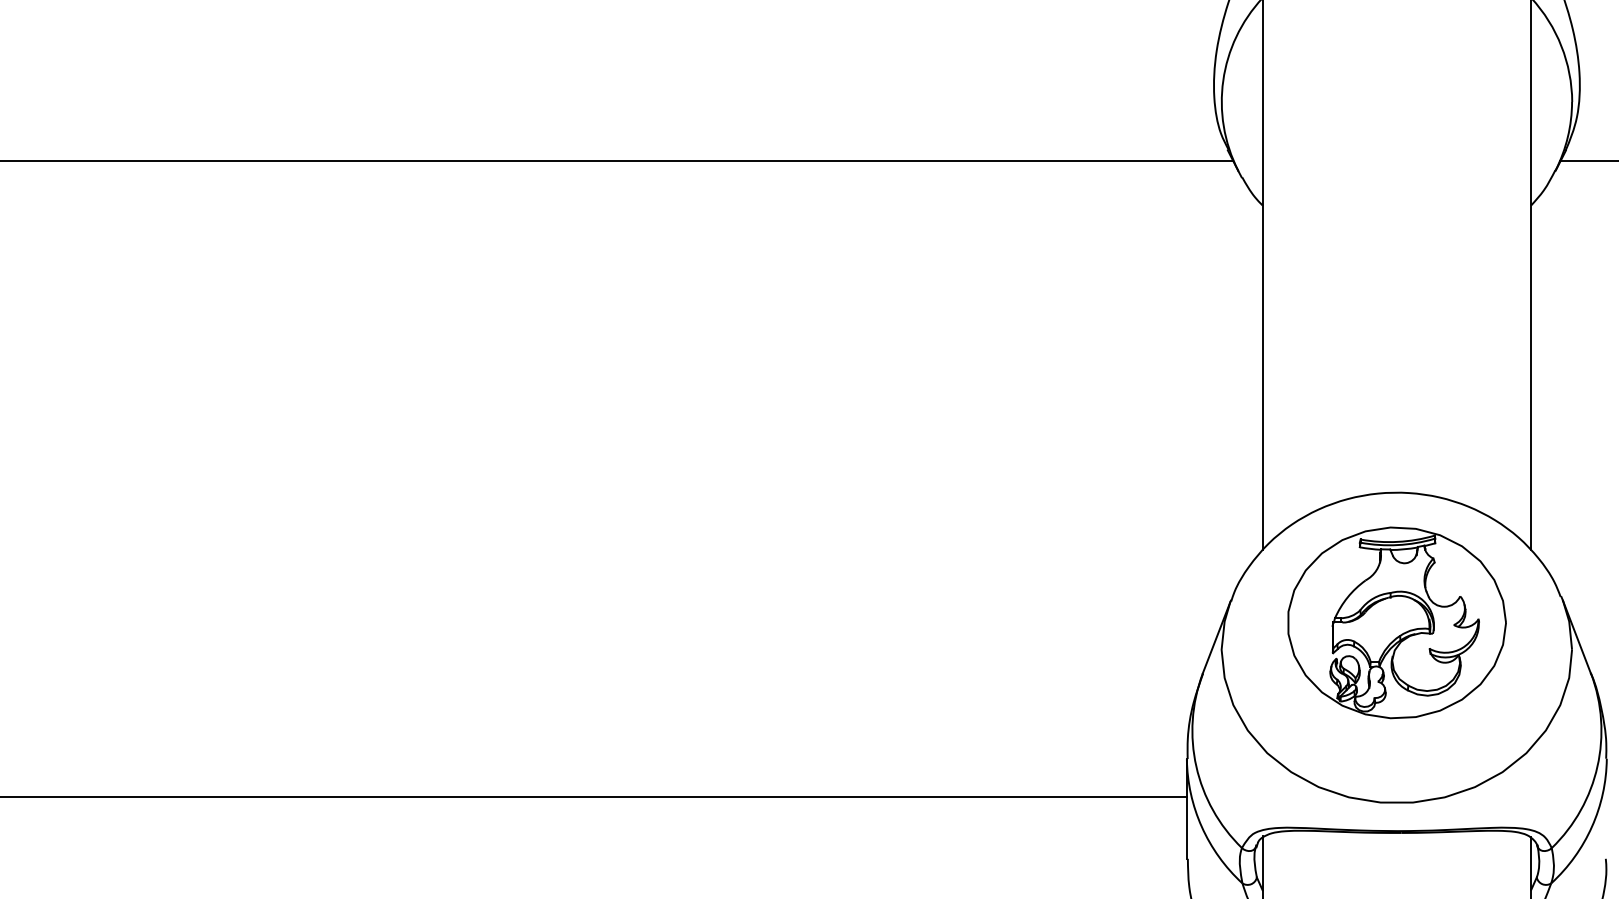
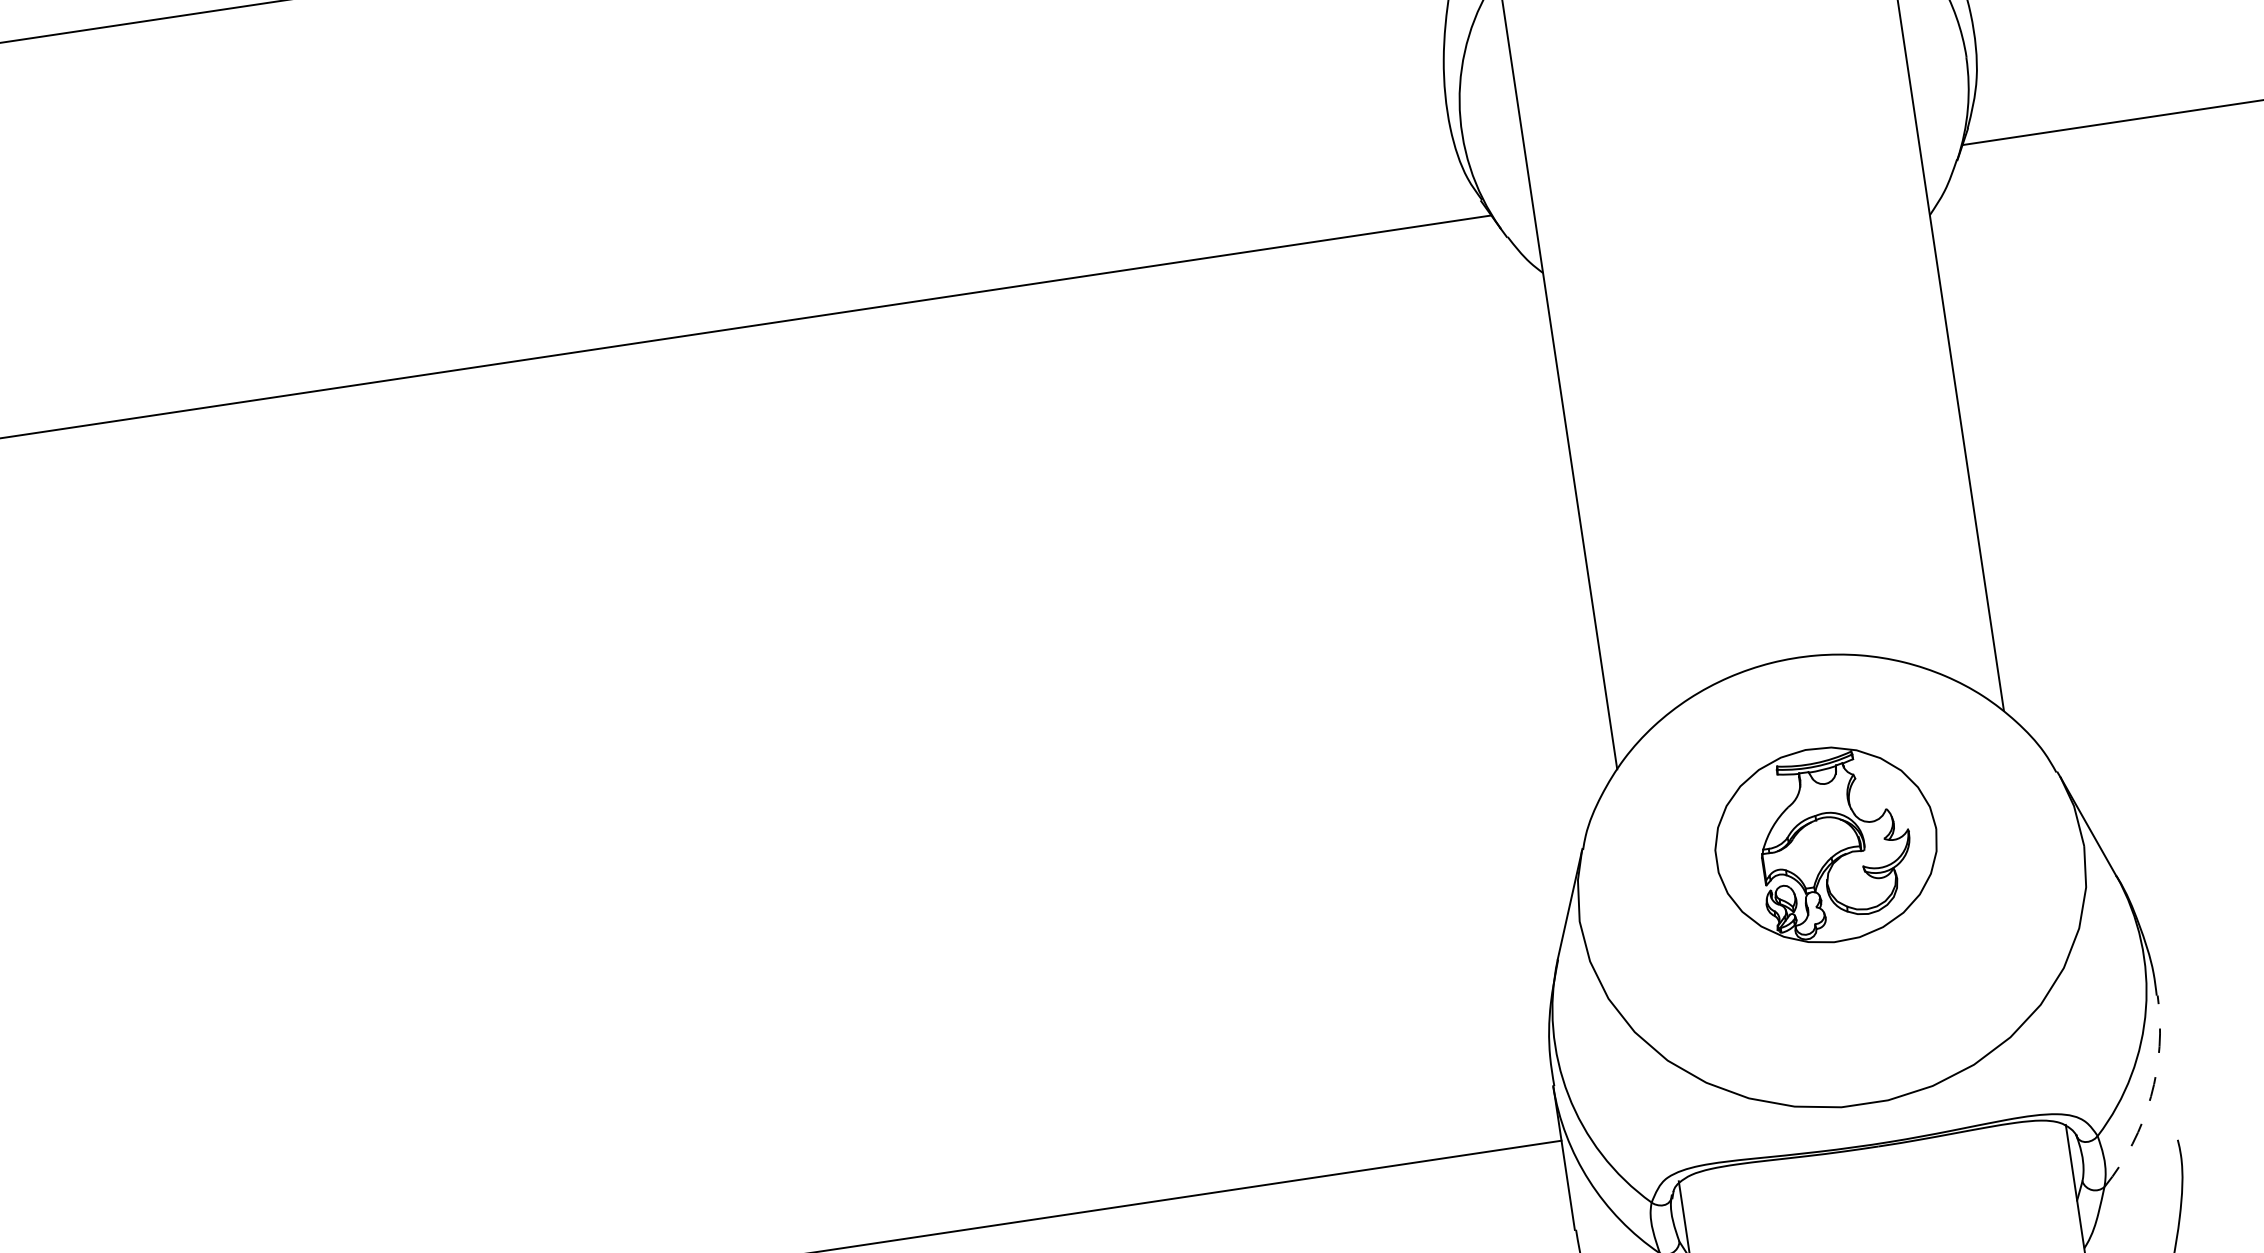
part: (1396, 622) -> (1825, 844), size x0.7
arc: (1592, 826) -> (2151, 1096), solid -> dashed

